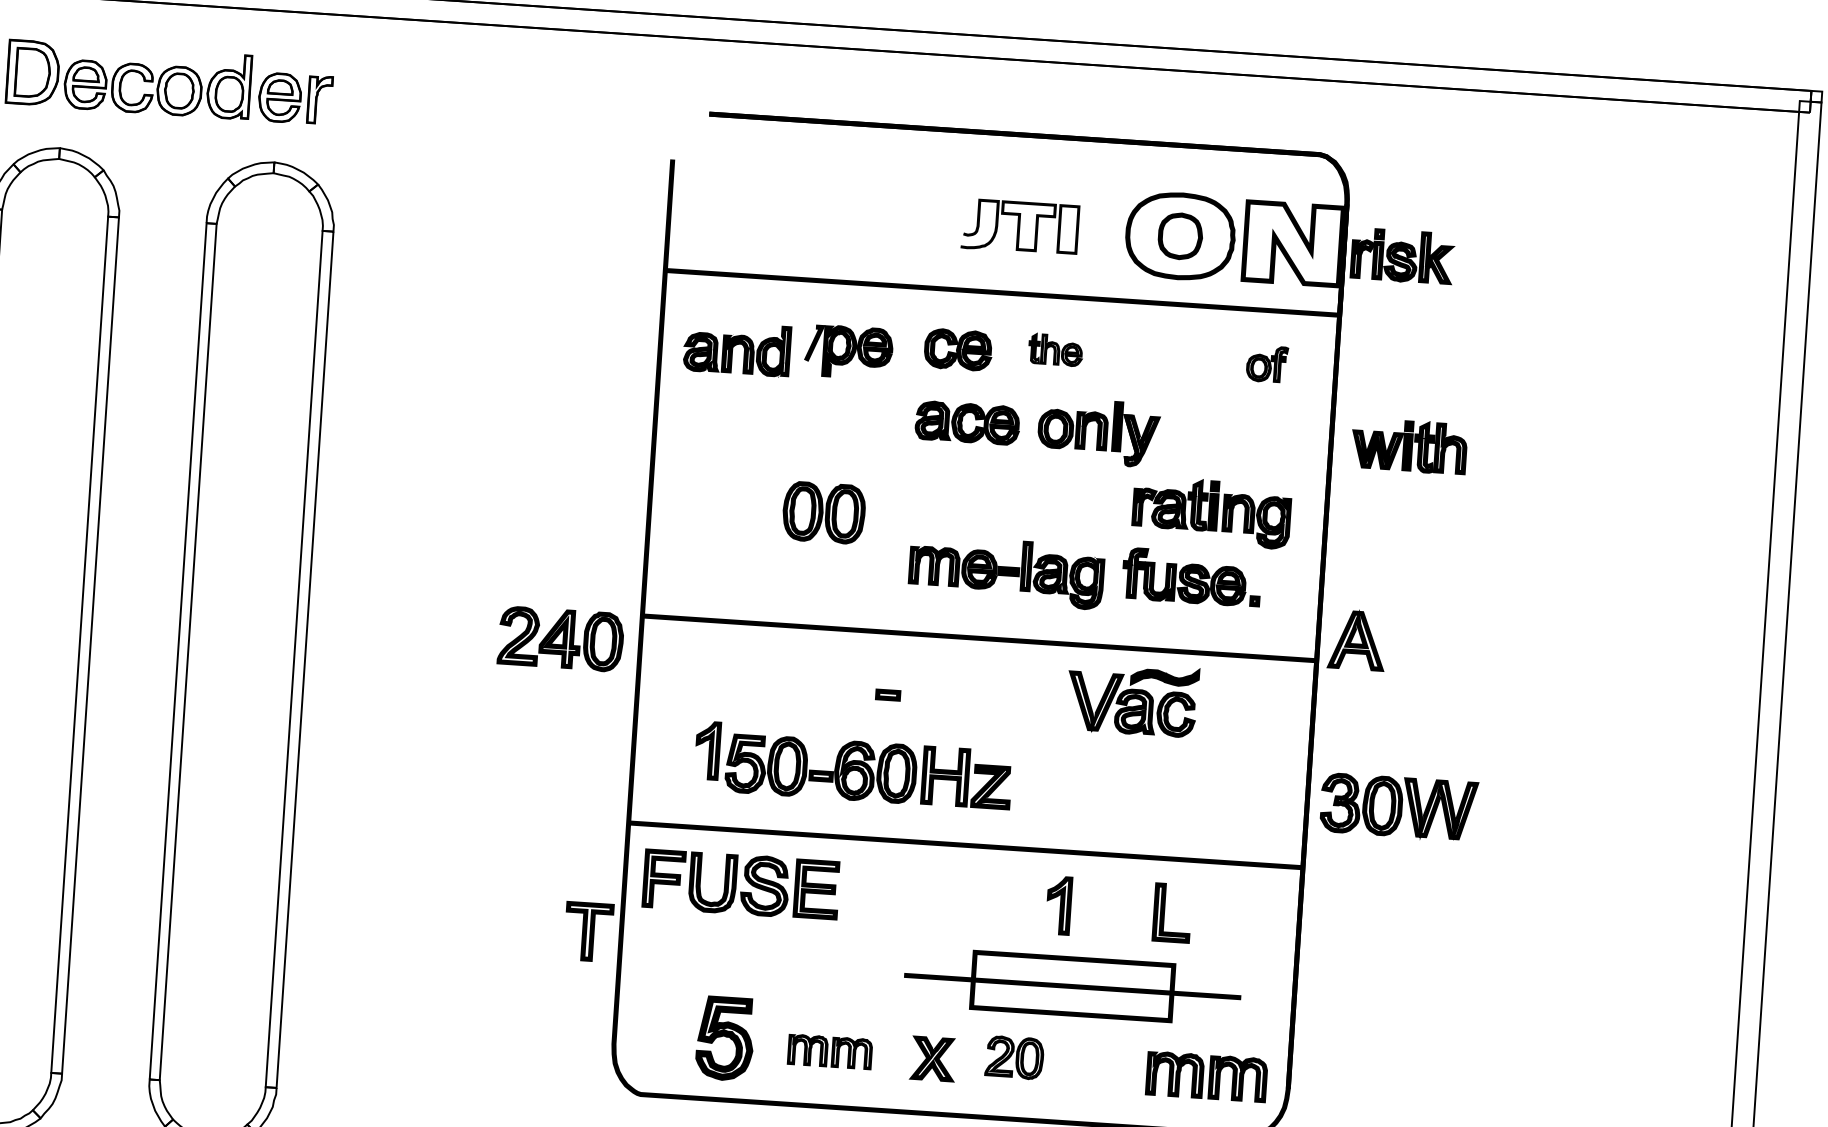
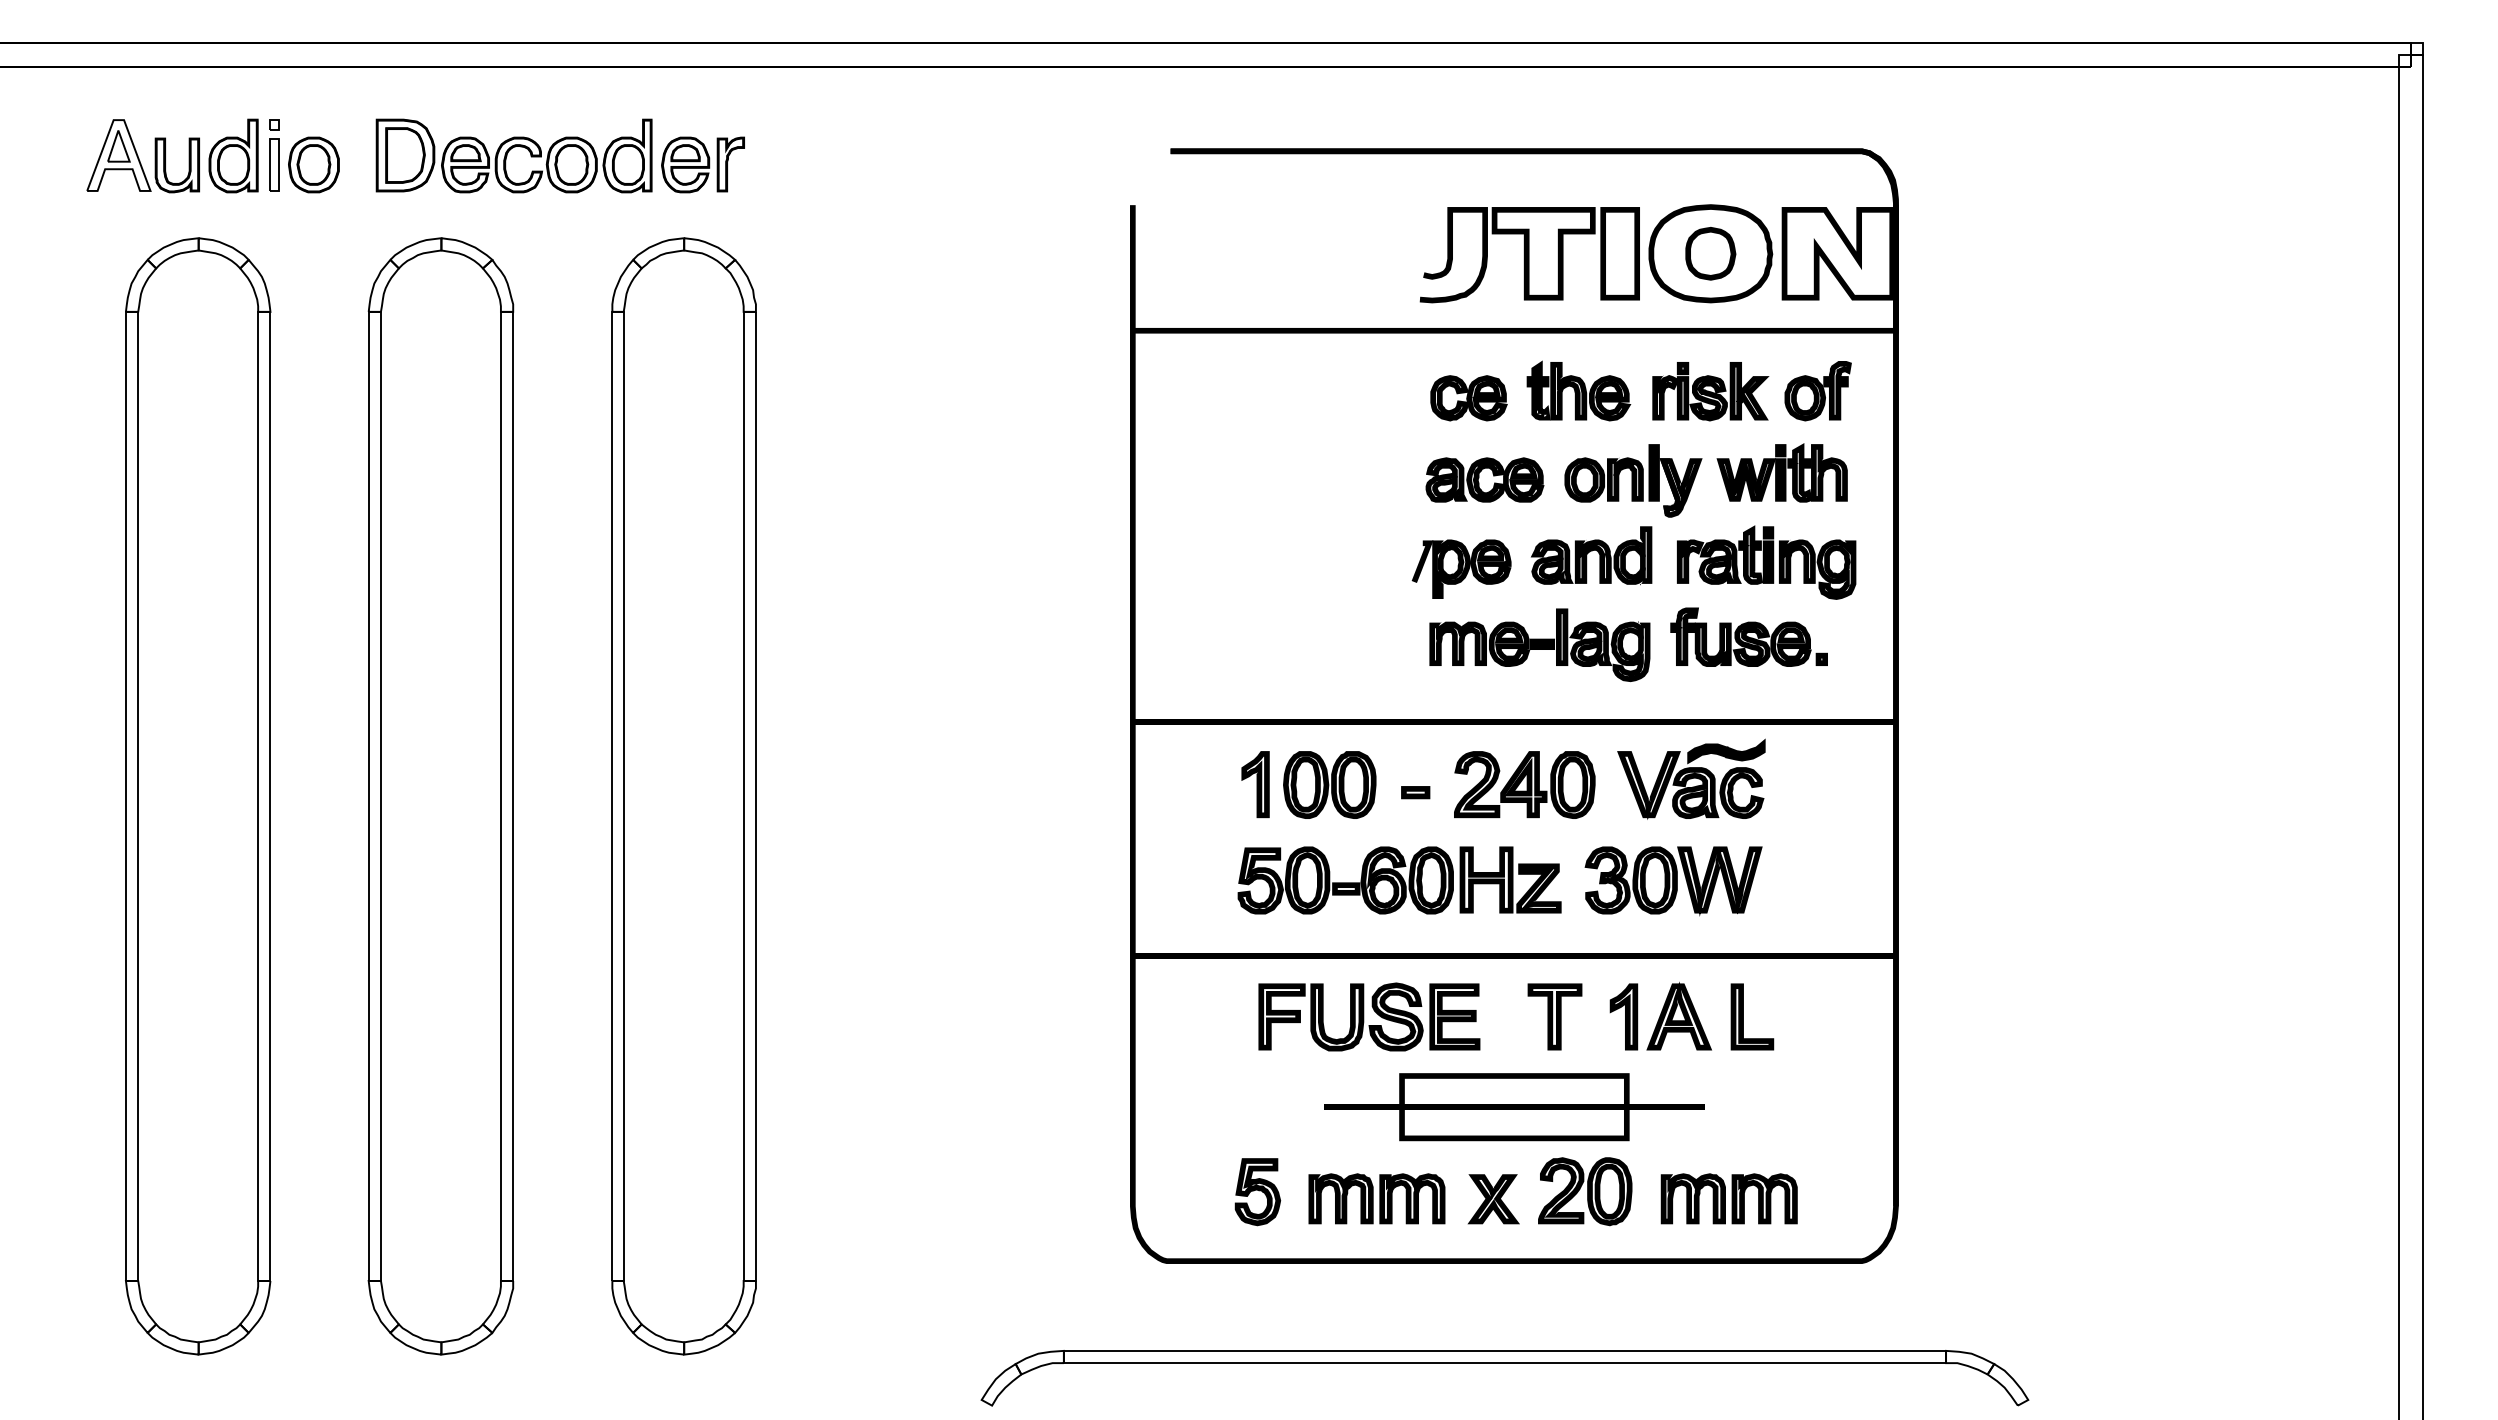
part: (1020, 227) -> (1529, 255), size x1.67
part: (1402, 256) -> (1710, 391), moved
part: (737, 348) -> (1591, 555), moved
part: (1055, 349) -> (1578, 390), size x1.67
part: (848, 351) -> (1461, 568), moved
part: (1266, 364) -> (1817, 391), size x1.43
part: (1408, 445) -> (1781, 472), moved
part: (823, 512) -> (1329, 784), moved
part: (560, 638) -> (1524, 784), moved
part: (1356, 639) -> (1678, 1015), moved
part: (707, 750) -> (1255, 784), moved
part: (1398, 807) -> (1673, 881), moved
part: (741, 884) -> (1369, 1016), moved
part: (588, 931) -> (1554, 1016), moved
part: (1072, 986) -> (1514, 1107), moved
part: (724, 1039) -> (1257, 1192), size x0.71
part: (829, 1051) -> (1376, 1198), size x1.43
part: (1014, 1057) -> (1585, 1191), size x1.43
part: (1206, 1076) -> (1728, 1198), moved

